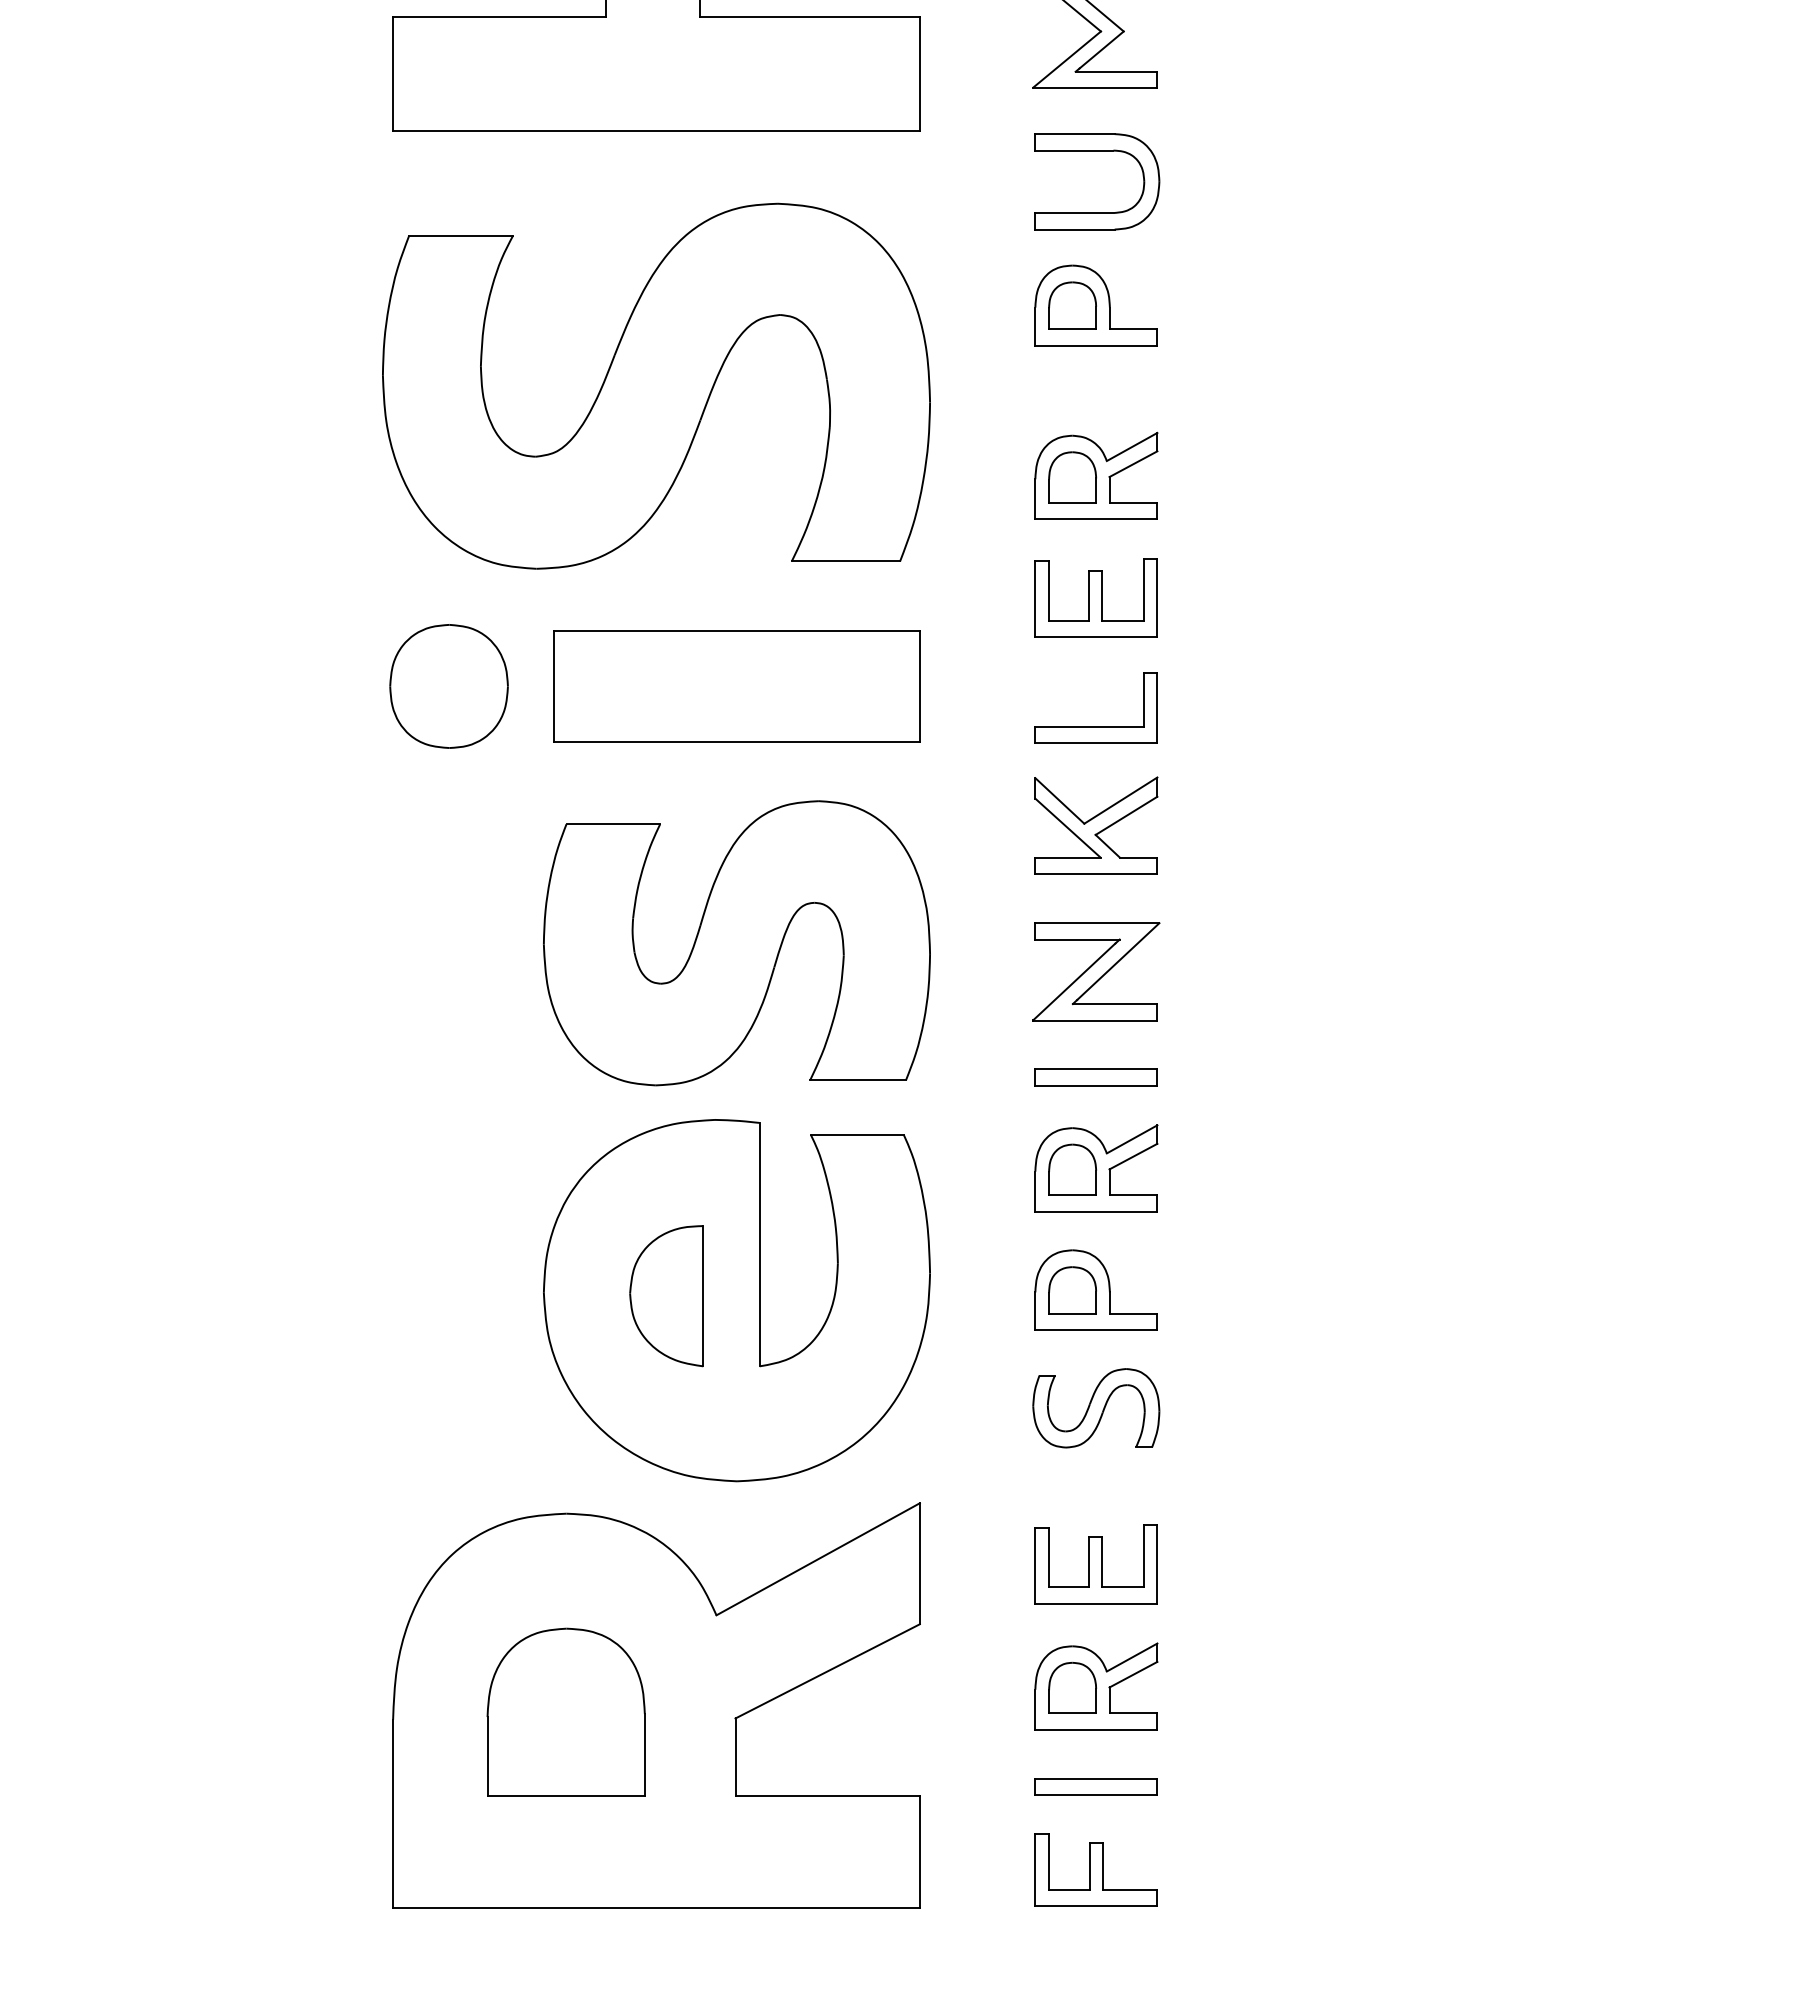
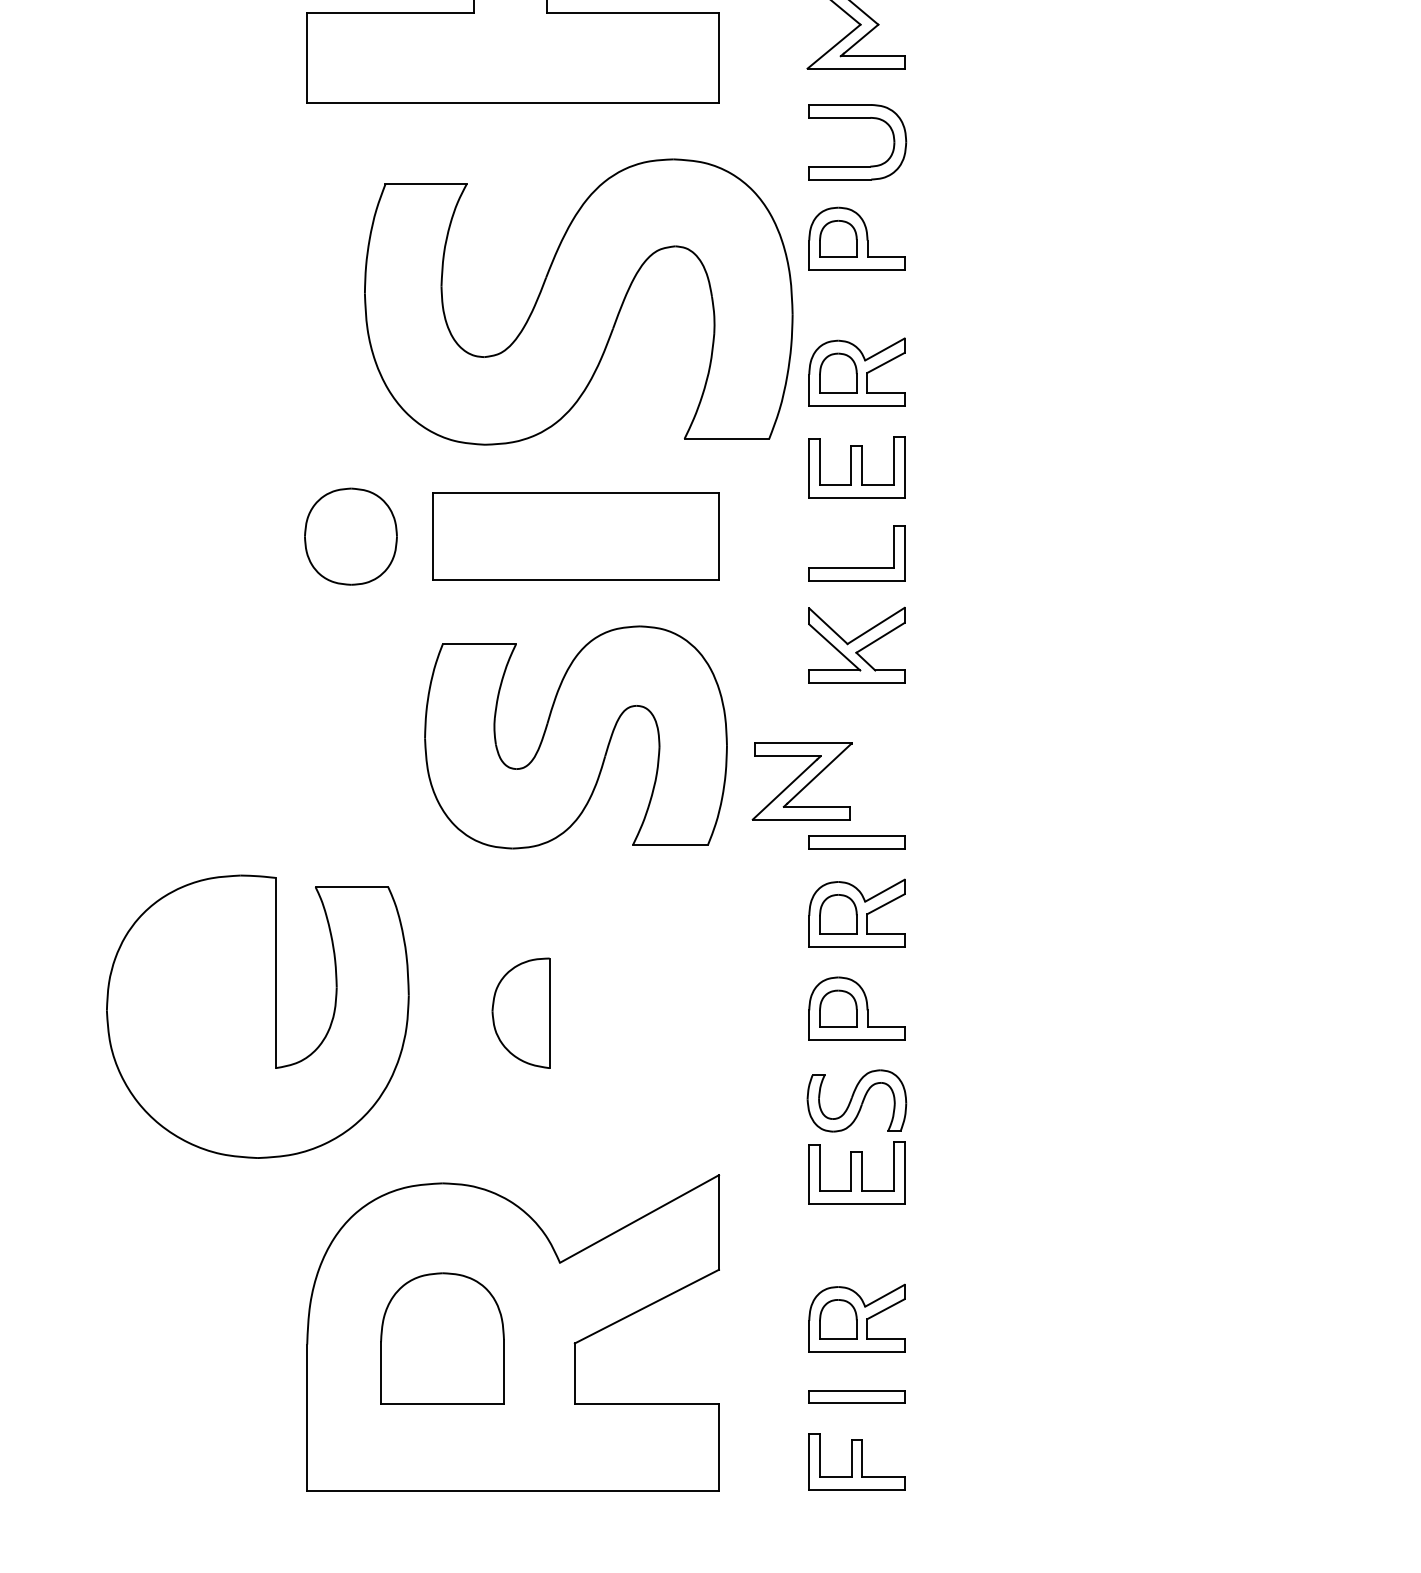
part: (656, 385) -> (578, 301), moved
part: (1096, 971) -> (802, 781), moved
part: (736, 1300) -> (257, 1016), moved
part: (1095, 1564) -> (856, 1173), moved

